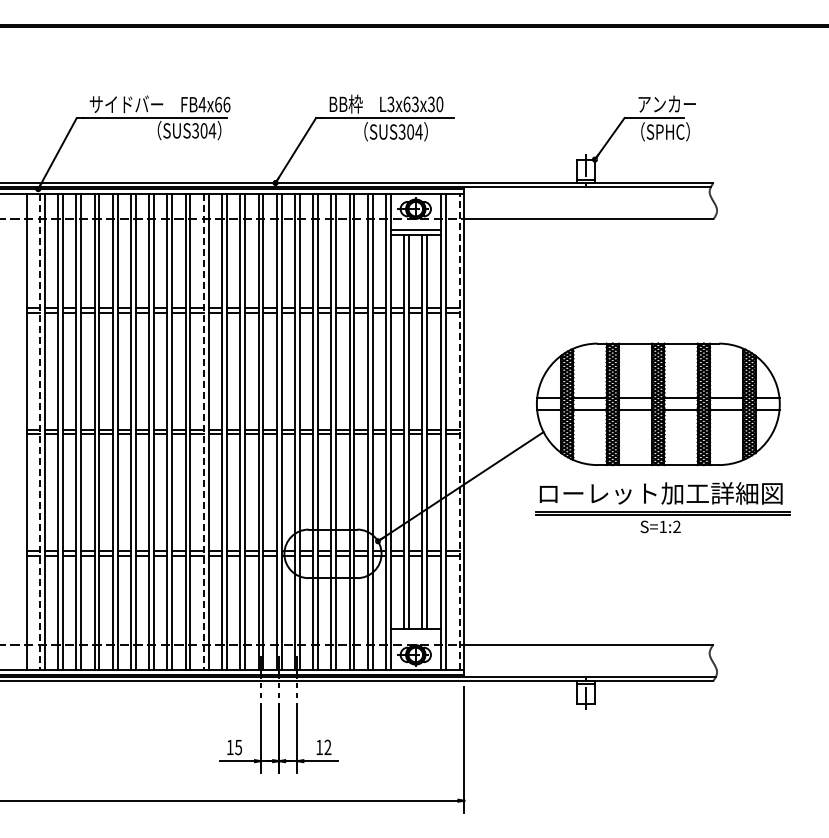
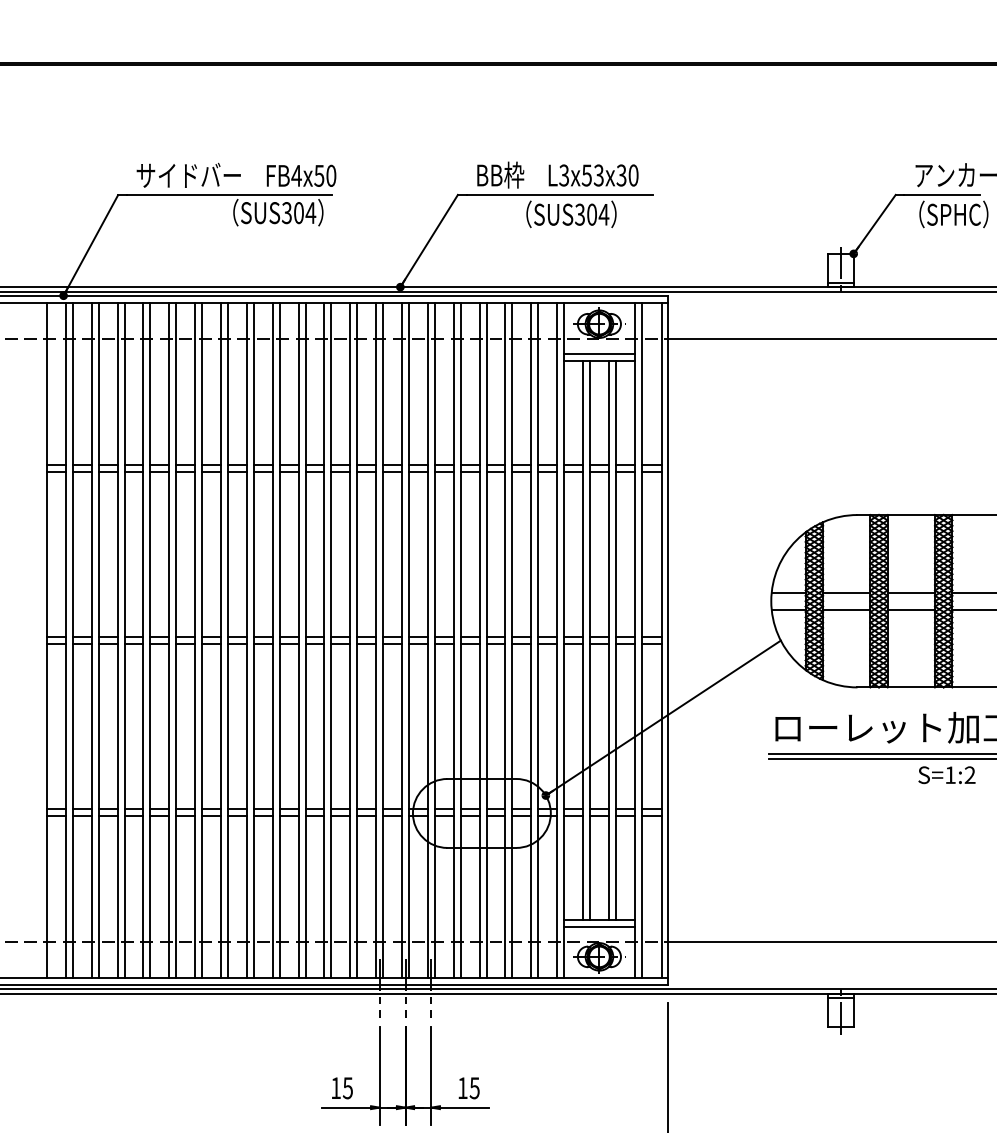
text: (222, 104) -> (325, 175), FB4x66 -> FB4x50
text: (406, 104) -> (586, 175), L3x63x30 -> L3x53x30
line: (459, 431) -> (661, 639), dashed -> solid
line: (39, 432) -> (65, 641), dashed -> solid
line: (203, 432) -> (298, 641), dashed -> solid
line: (415, 633) -> (599, 926), added
text: (327, 747) -> (474, 1088), 12 -> 15

